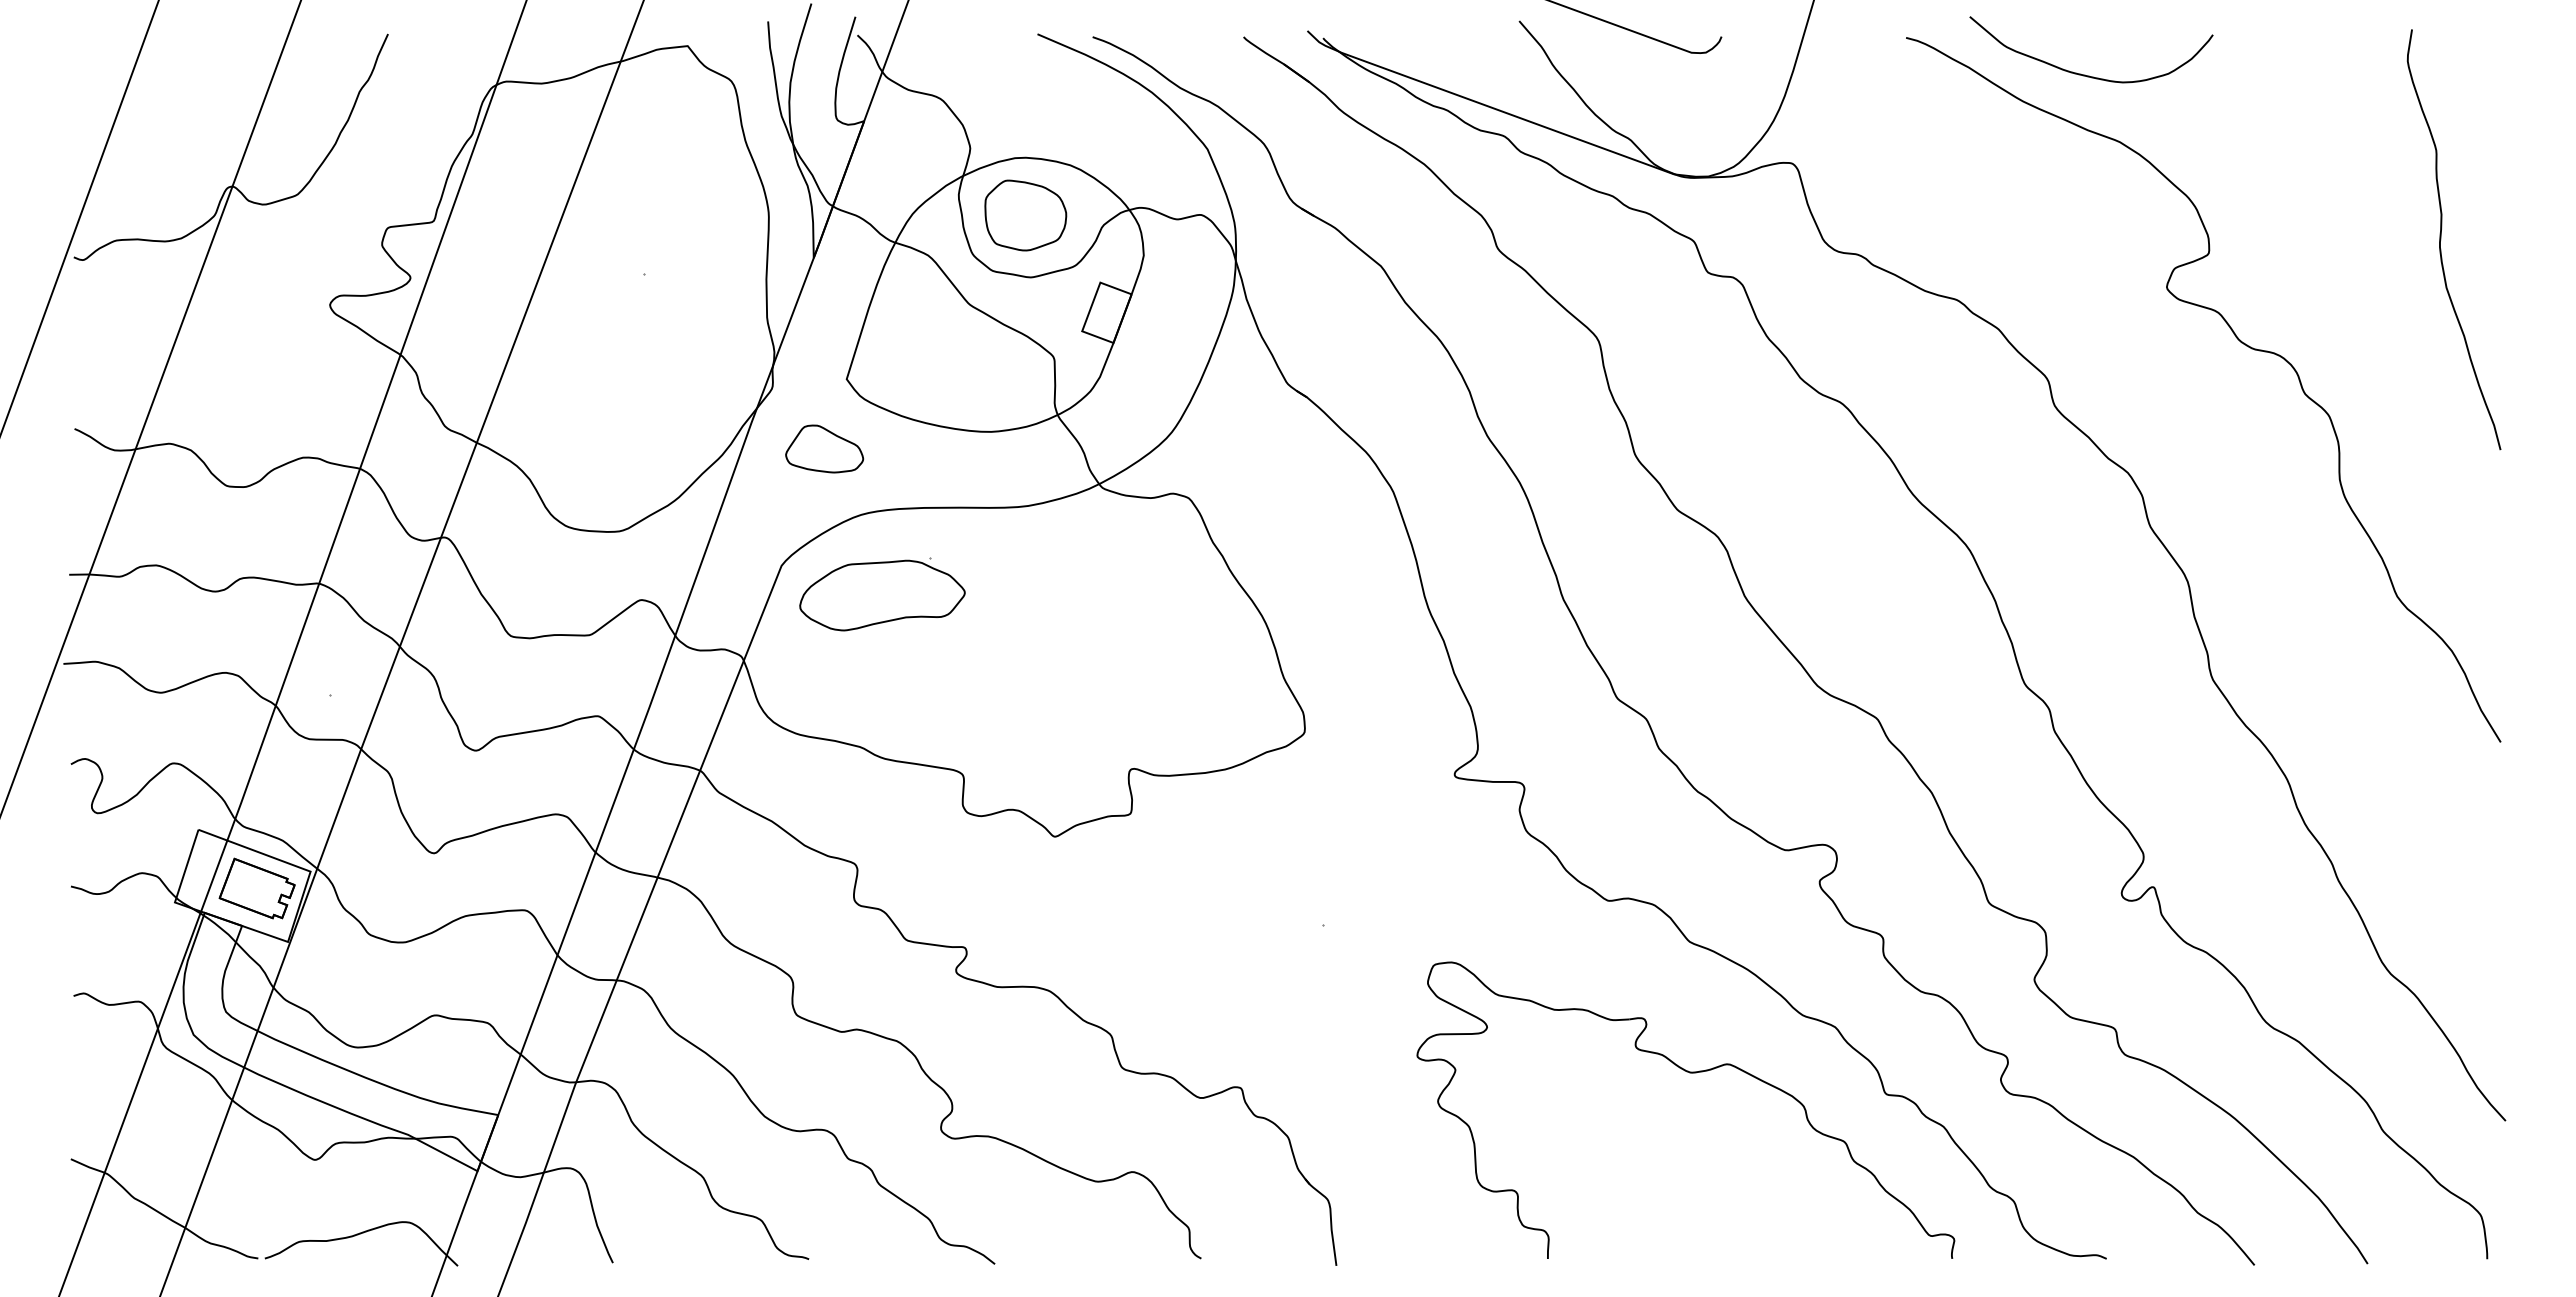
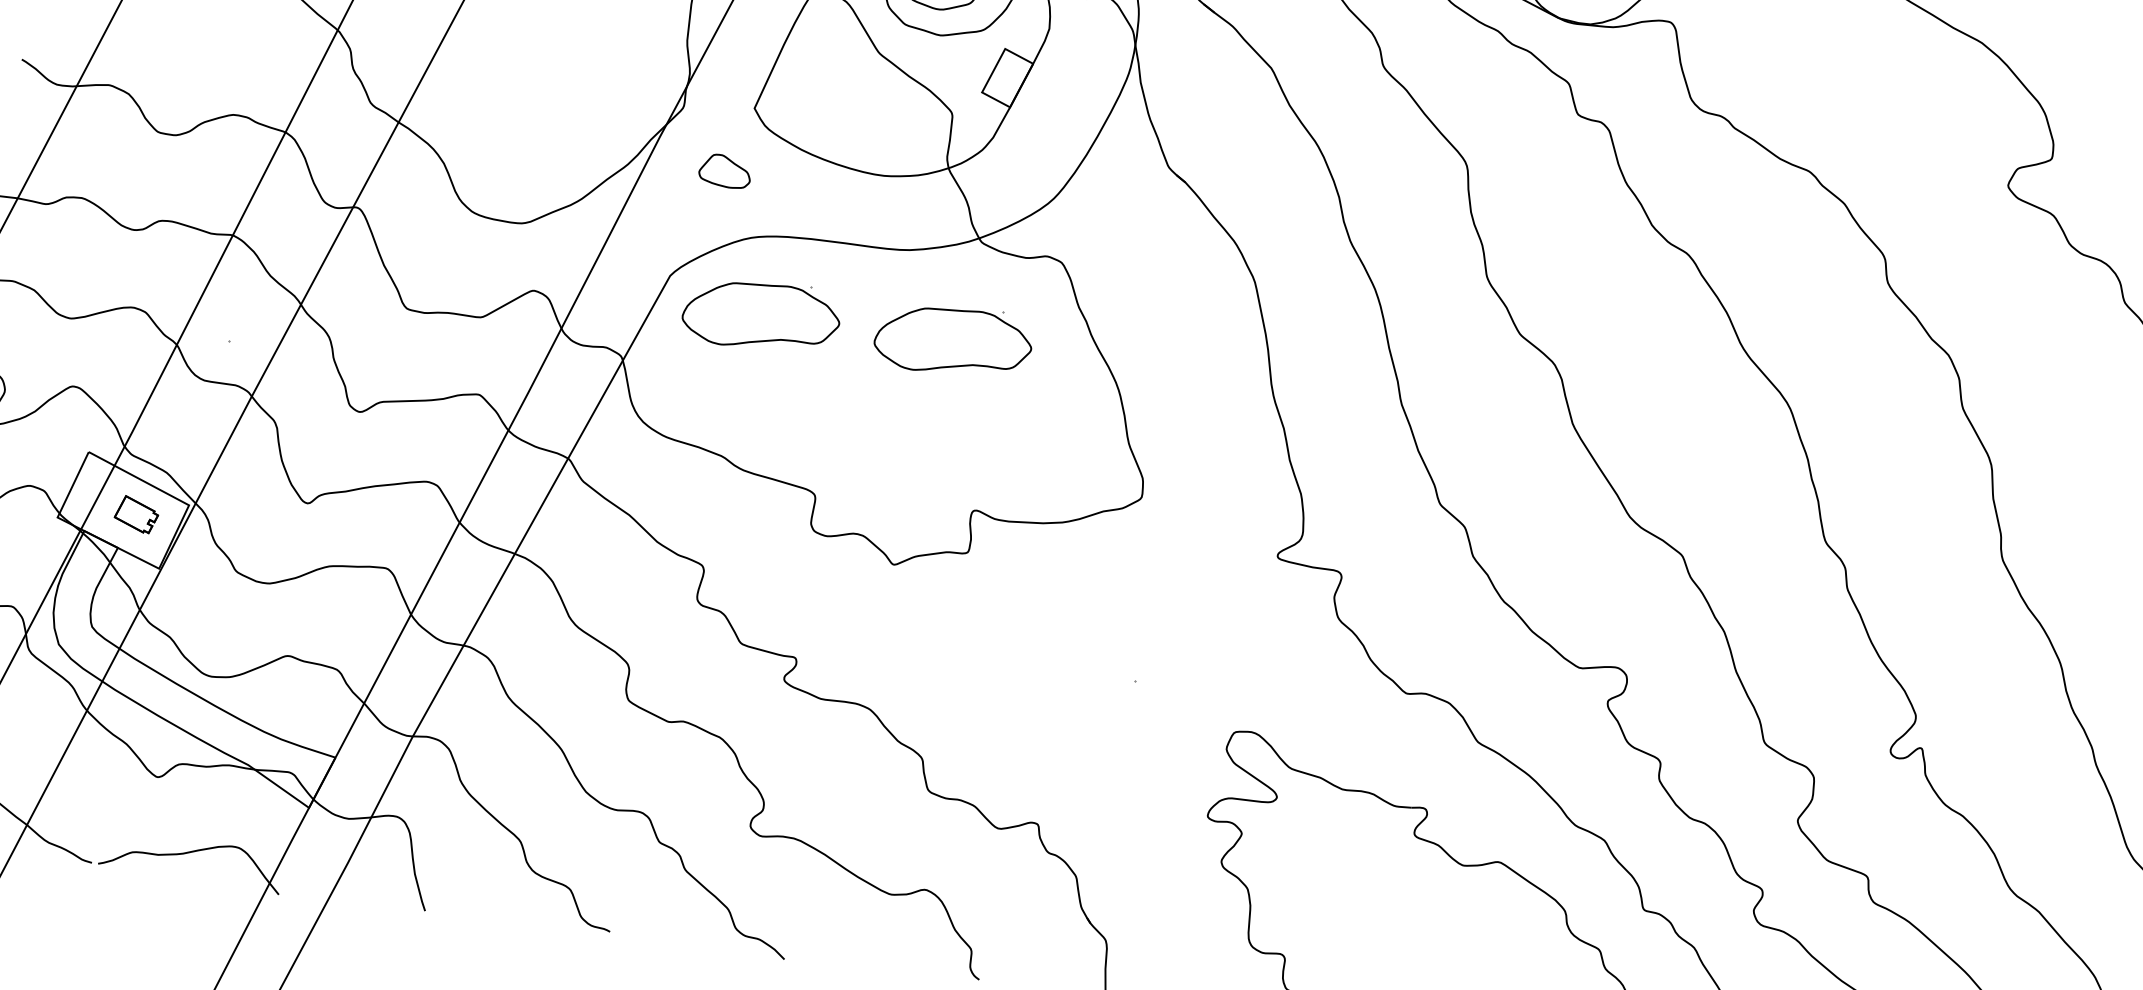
part: (824, 448) -> (725, 170), size x0.7
part: (1086, 594) -> (953, 340), added
part: (256, 888) -> (136, 514), size x0.6

